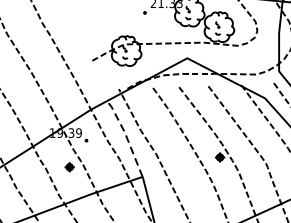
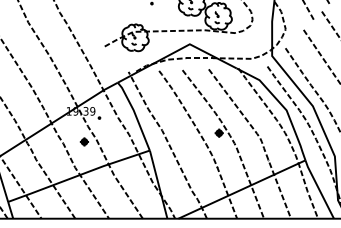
line: (126, 135) -> (135, 113), dashed -> solid

